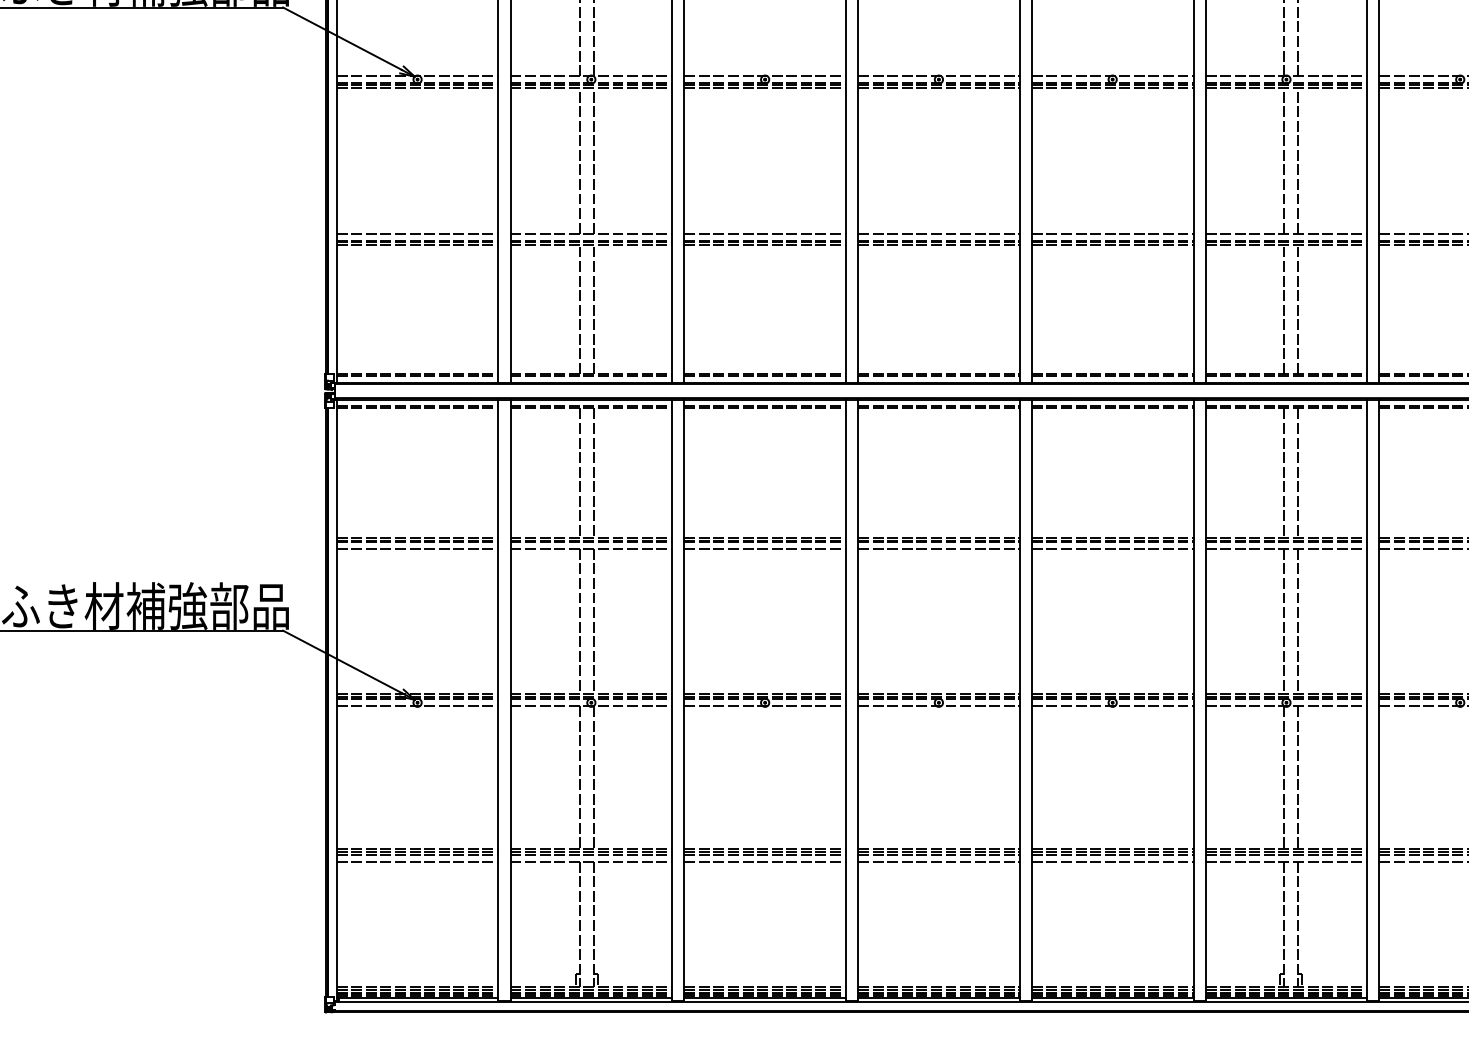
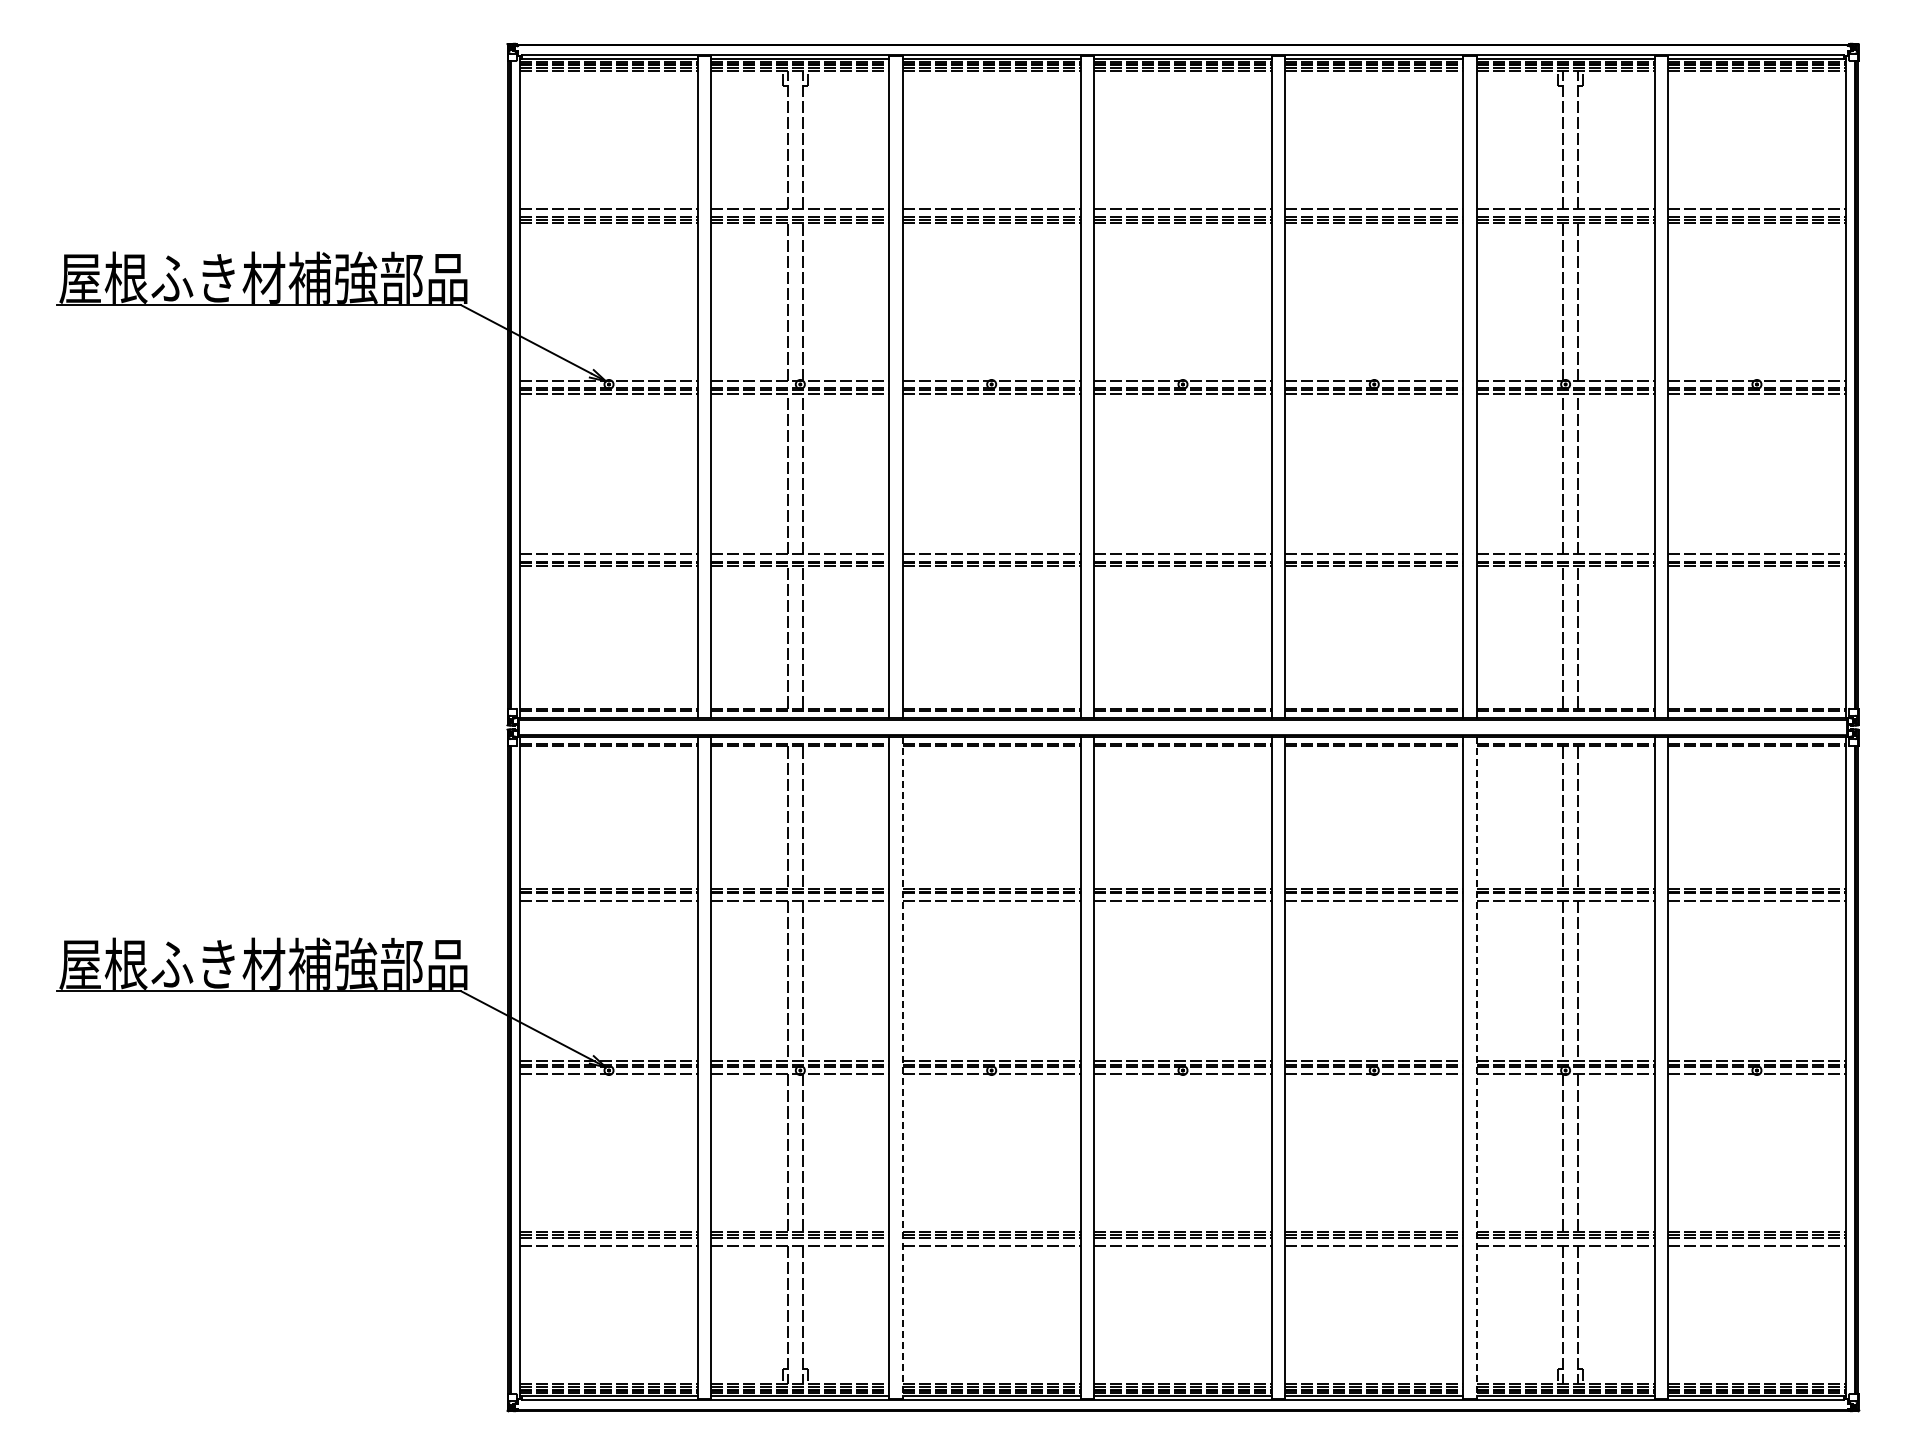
line: (684, 700) -> (902, 1068), solid -> dashed
line: (1205, 700) -> (1476, 1068), solid -> dashed

